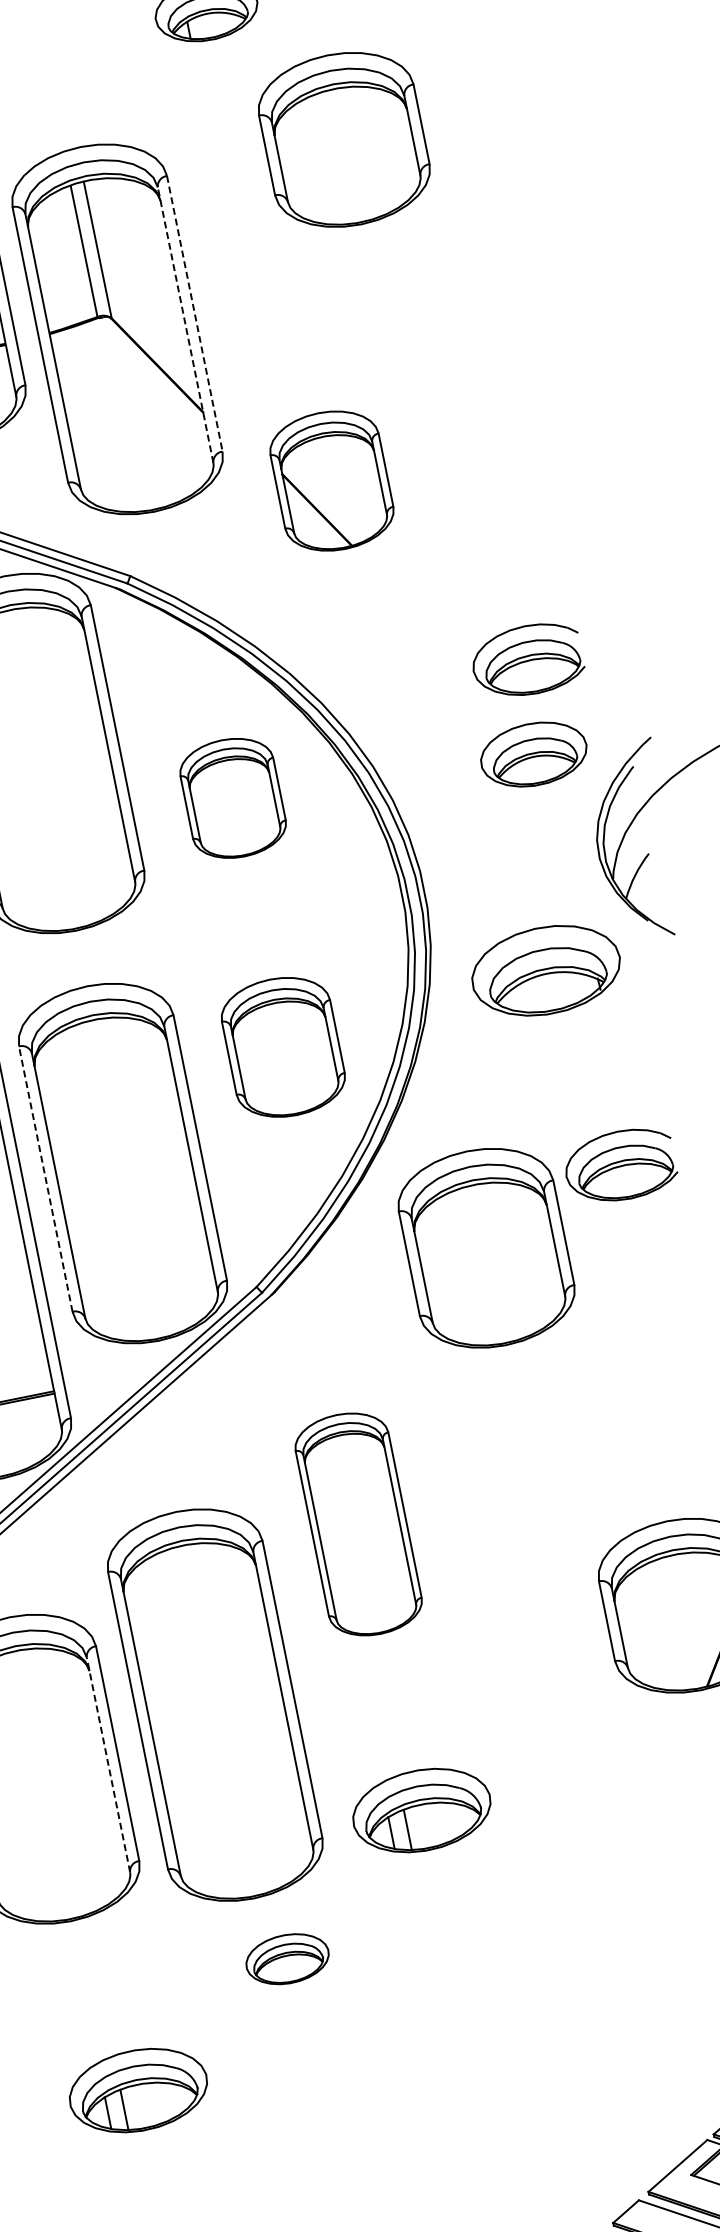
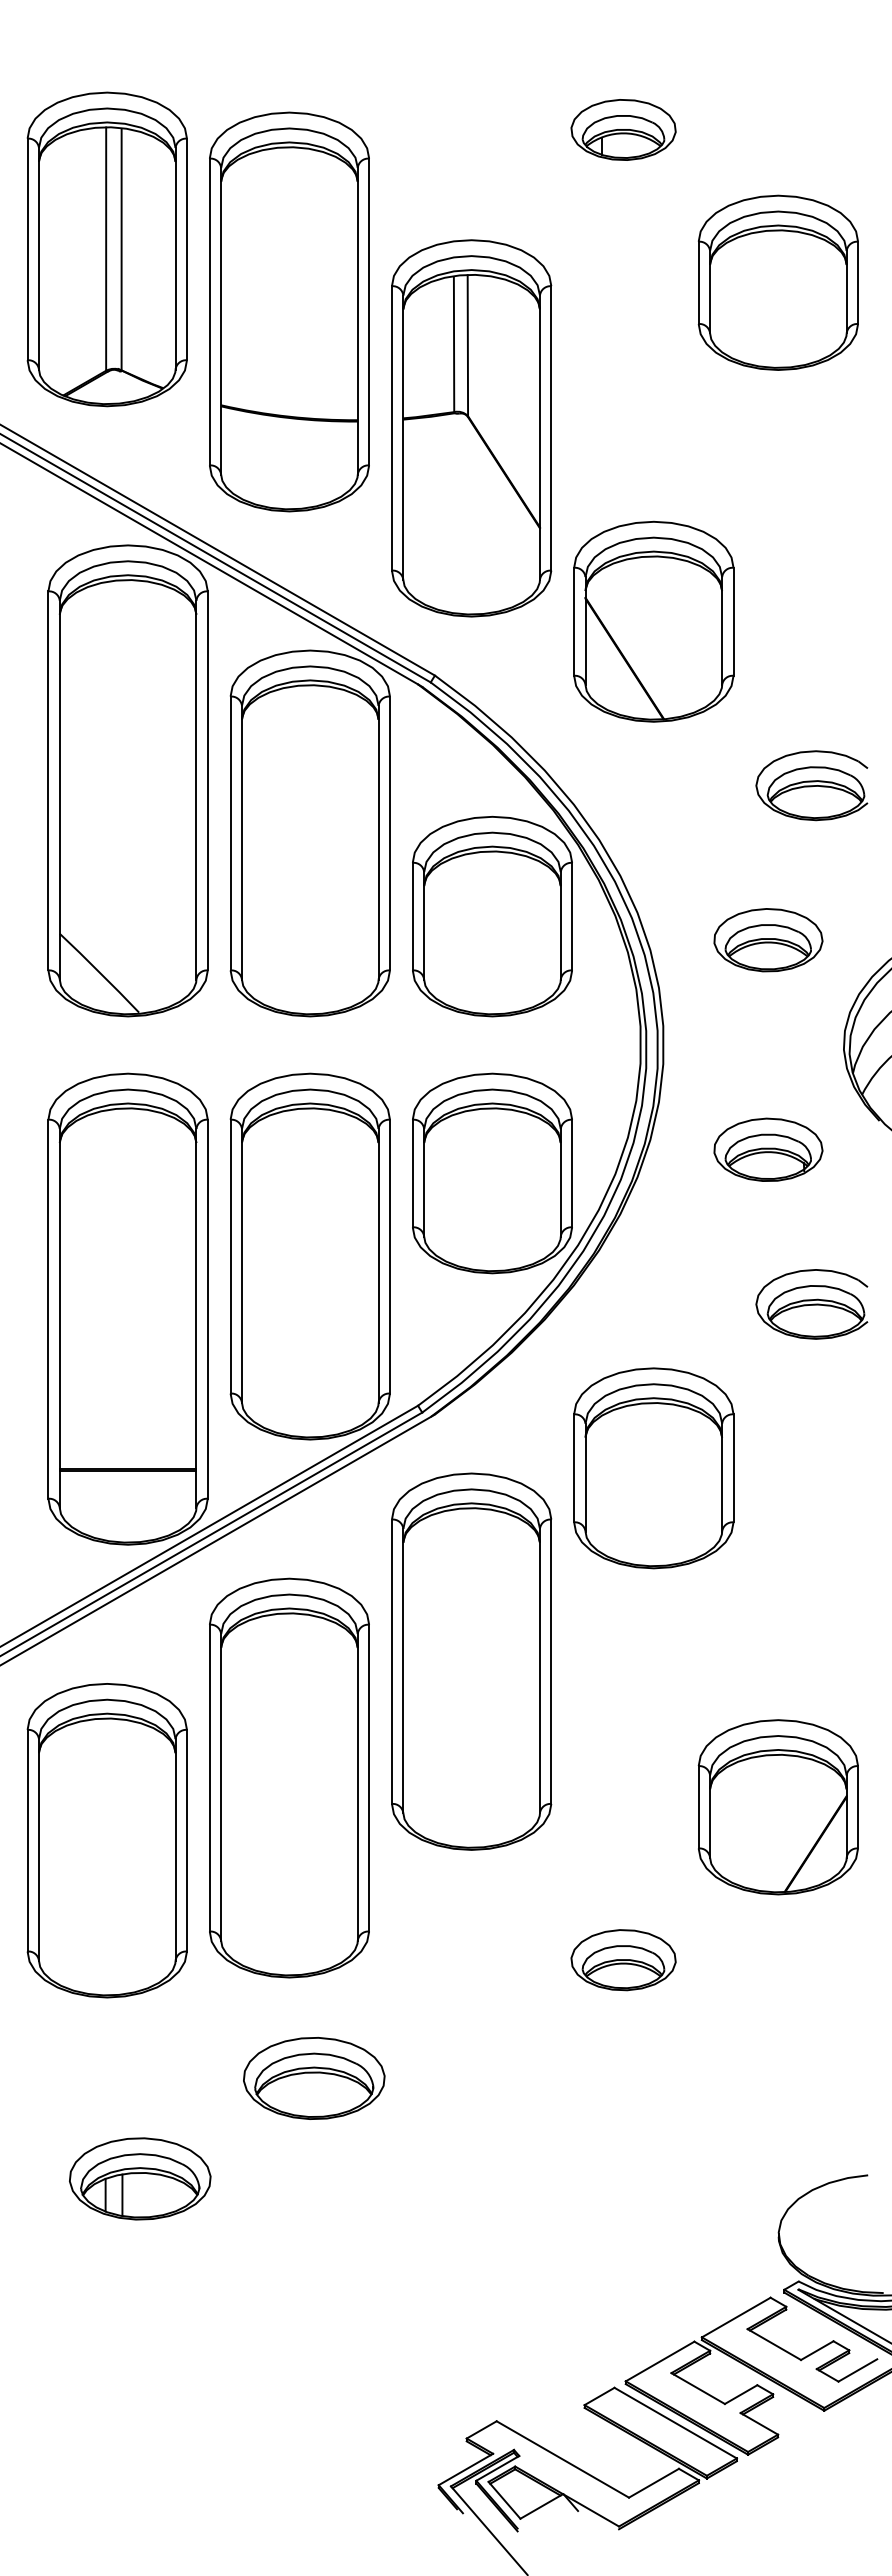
part: (343, 139) -> (777, 282), moved
line: (194, 313) -> (551, 428), dashed -> solid
line: (185, 324) -> (539, 437), dashed -> solid
part: (331, 480) -> (653, 621), size x1.43
part: (527, 660) -> (811, 785), moved
part: (533, 754) -> (768, 940), moved
part: (233, 798) -> (492, 916), size x1.67
part: (546, 970) -> (768, 1149), size x0.71
part: (283, 1047) -> (492, 1173), size x1.43
part: (619, 1166) -> (811, 1304), moved
line: (45, 1179) -> (230, 1256), dashed -> solid
part: (486, 1248) -> (653, 1468), moved
part: (358, 1524) -> (471, 1661), size x1.67
part: (215, 1704) -> (289, 1777), moved
line: (108, 1765) -> (175, 1850), dashed -> solid
part: (564, 1784) -> (623, 1960), added
part: (422, 1810) -> (477, 1957), removed
part: (287, 1959) -> (314, 2078), size x1.67

